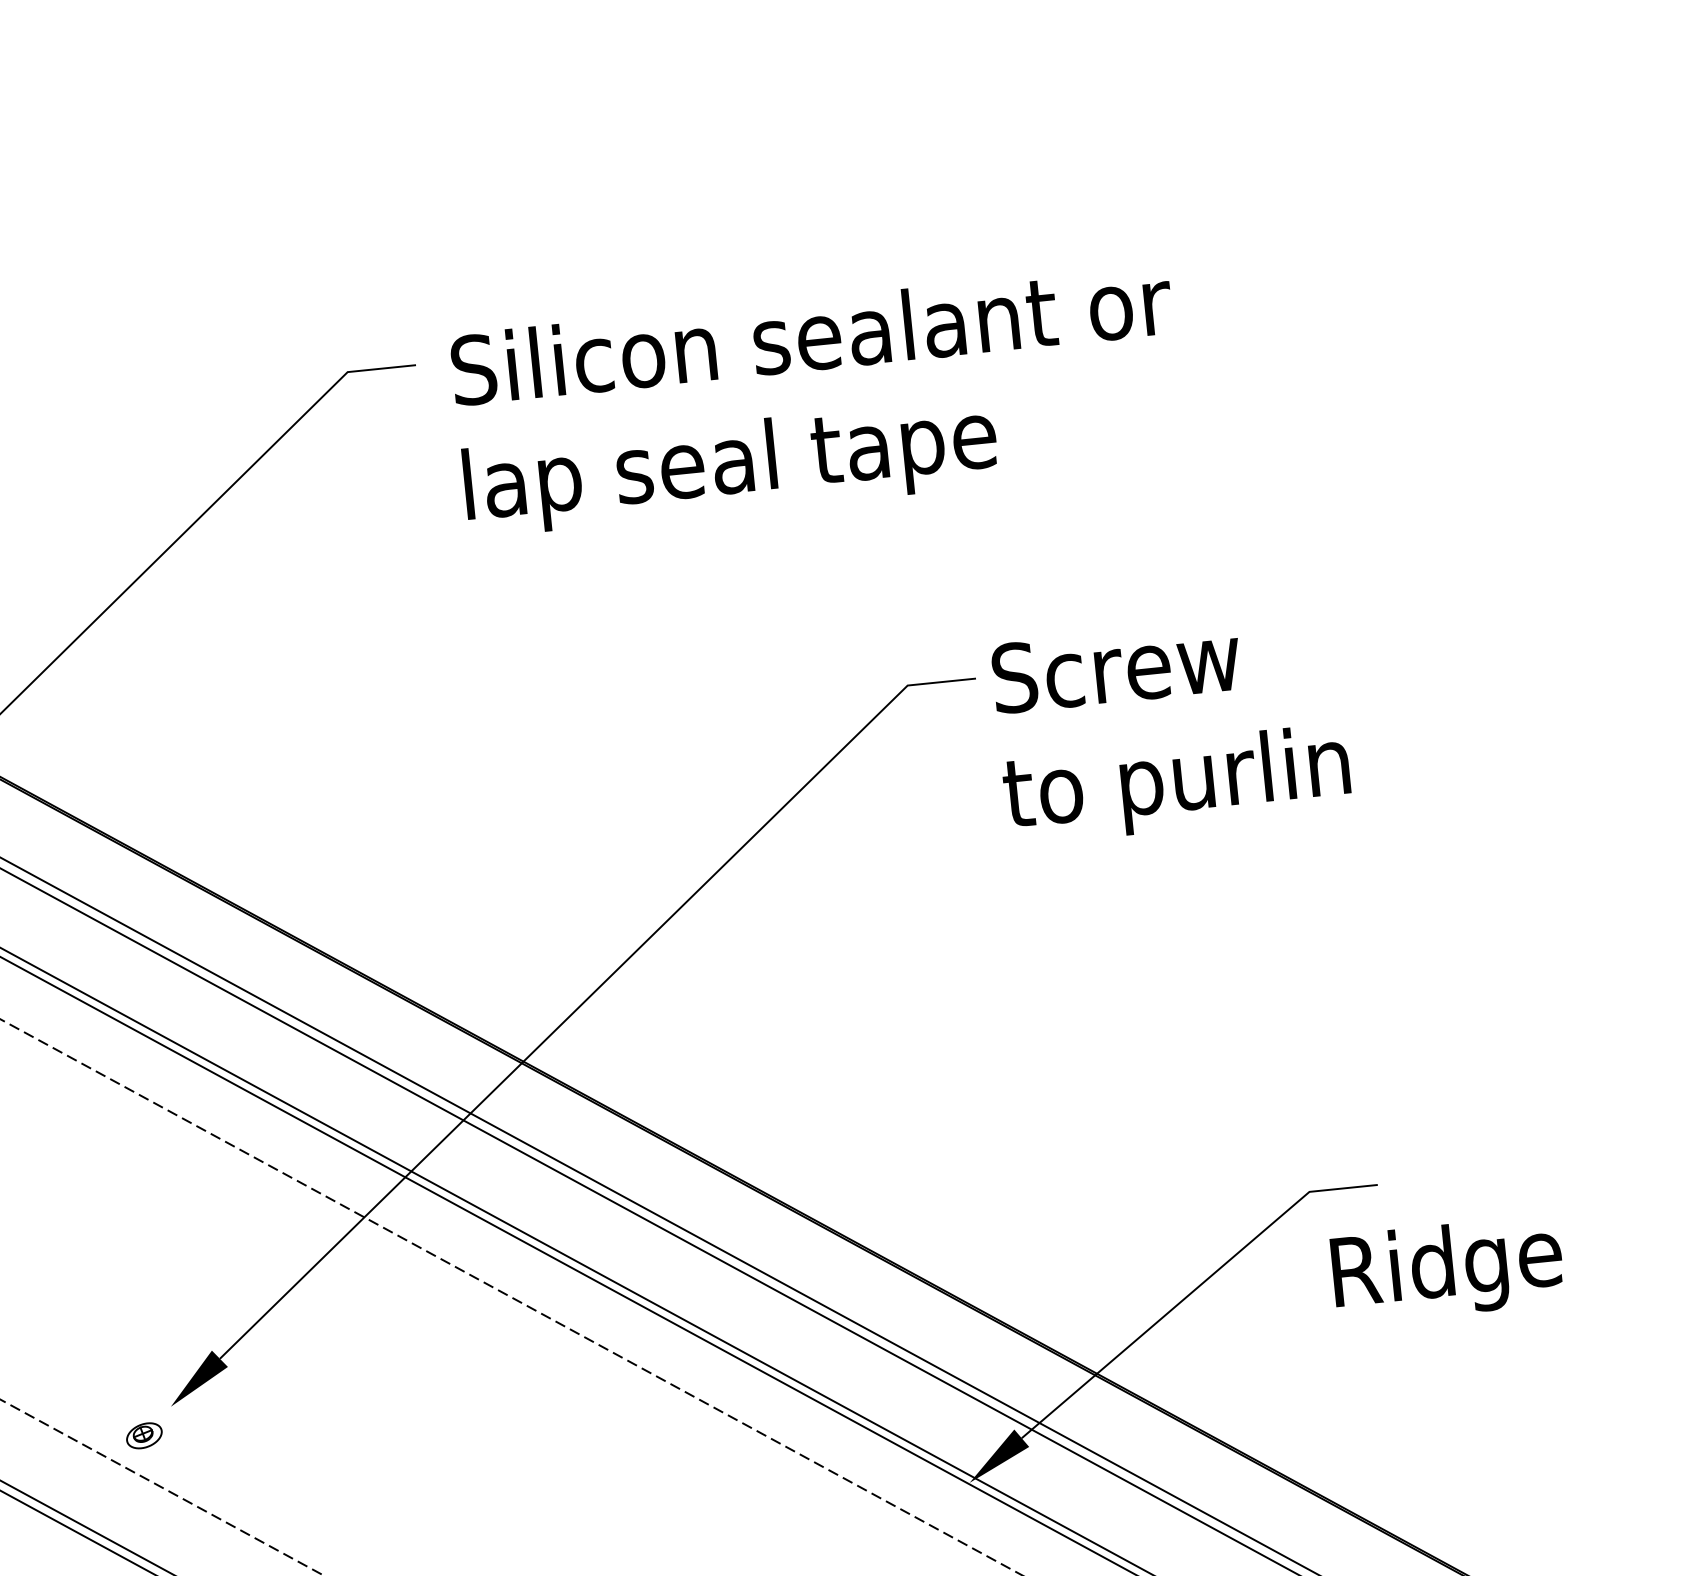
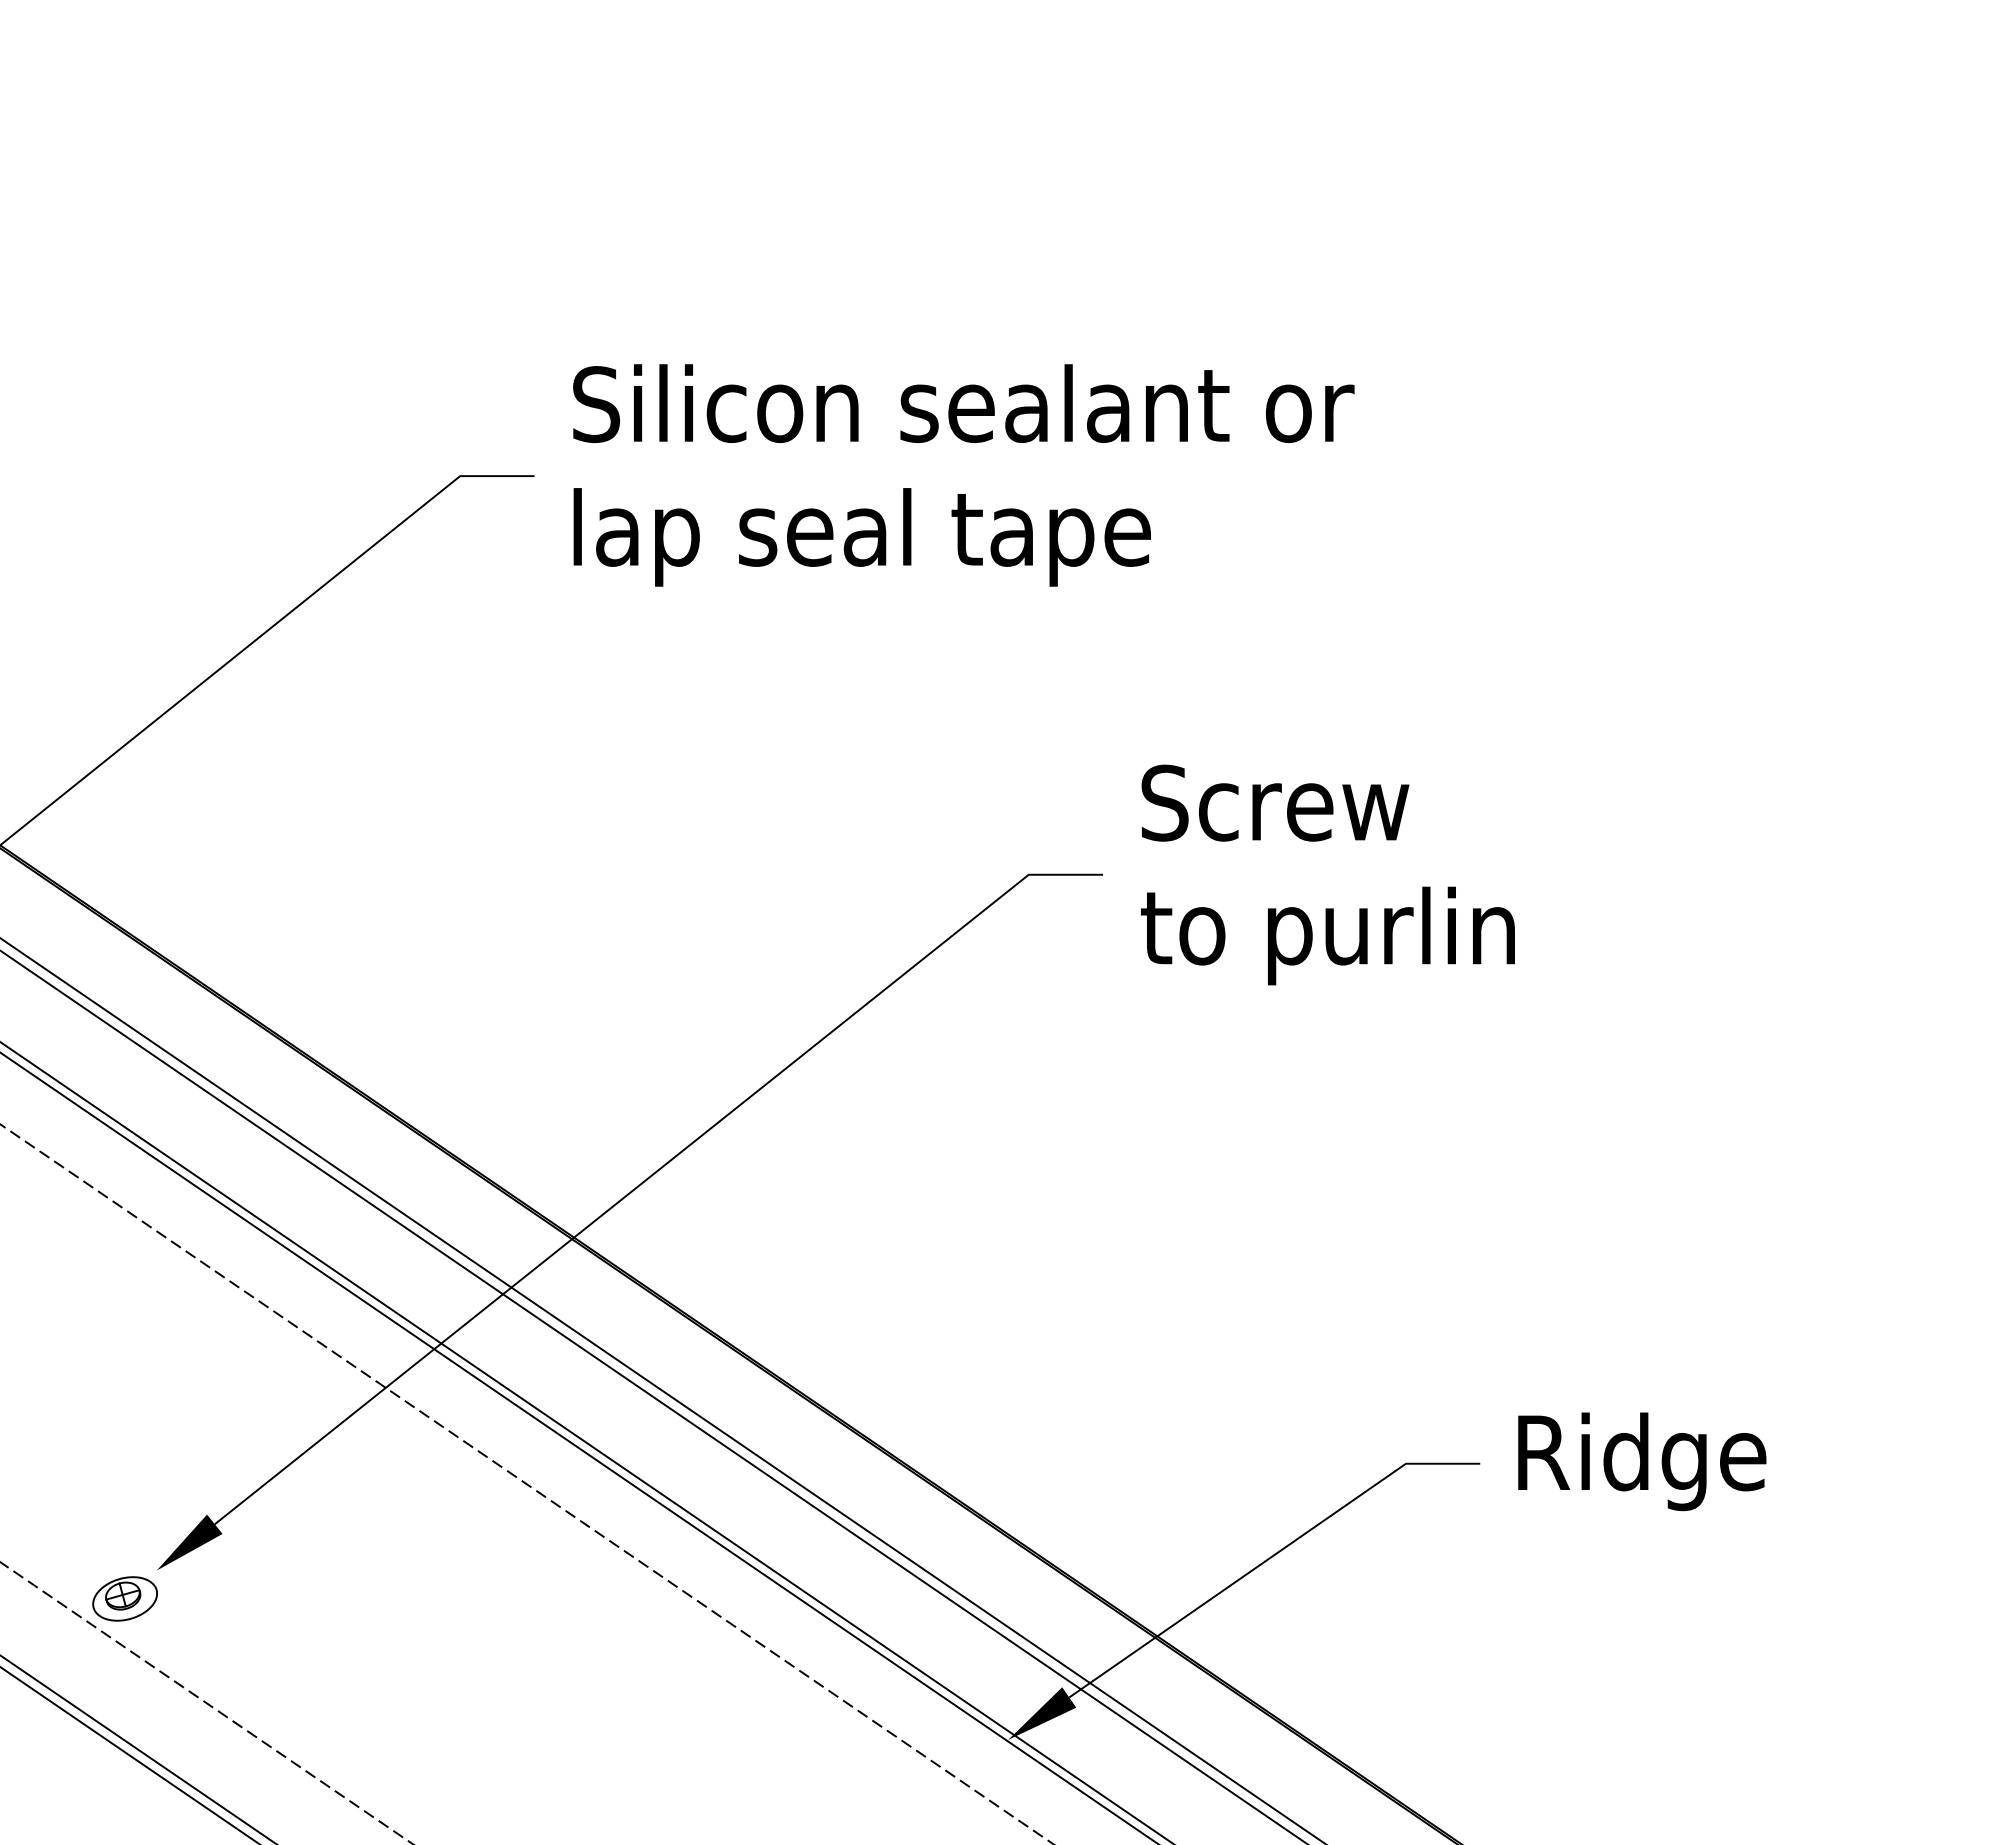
text: (818, 400) -> (963, 475), moved
text: (1170, 728) -> (1327, 874), moved
text: (1447, 1269) -> (1642, 1461), moved
part: (143, 1435) -> (124, 1598), size x1.67

